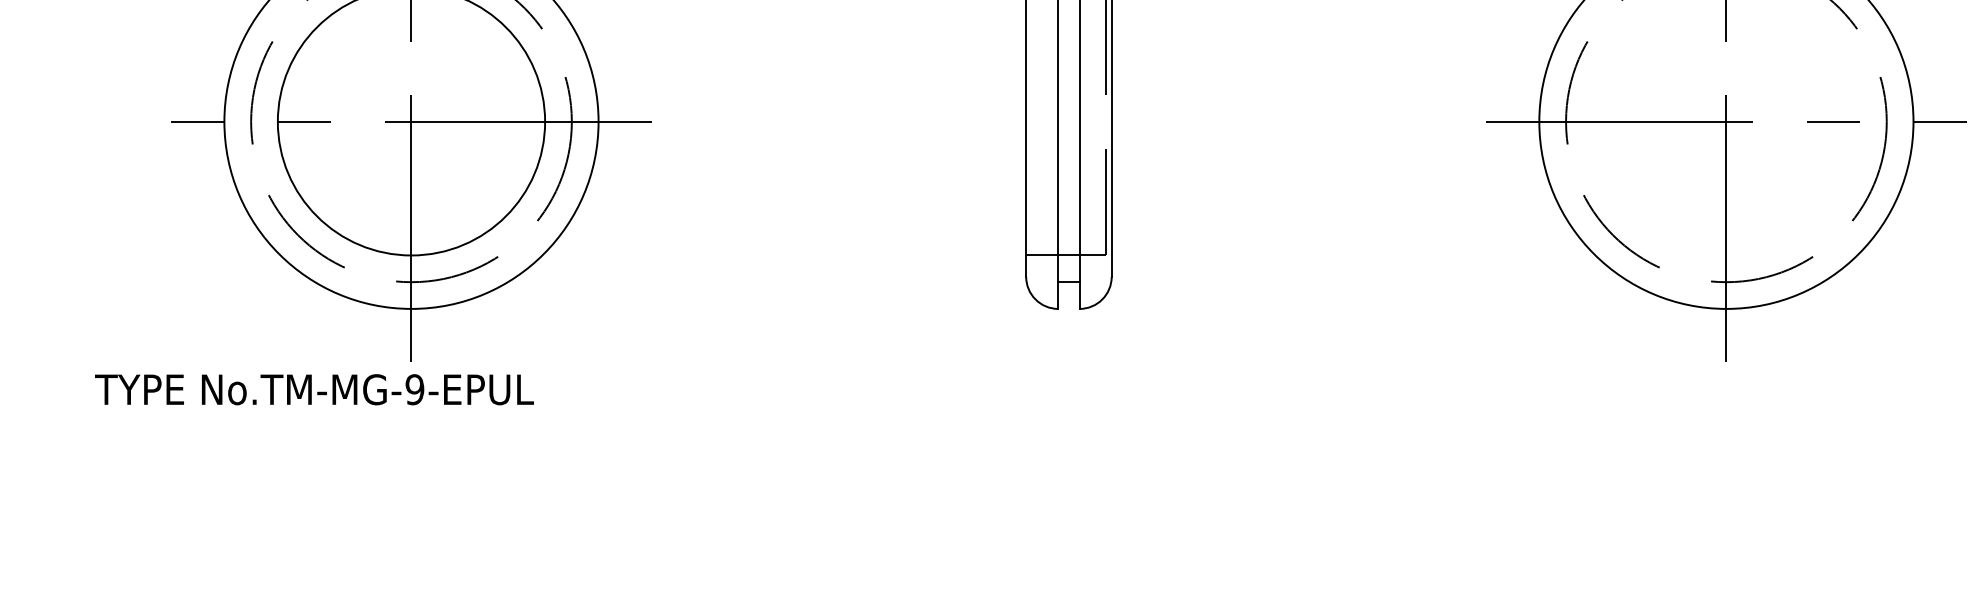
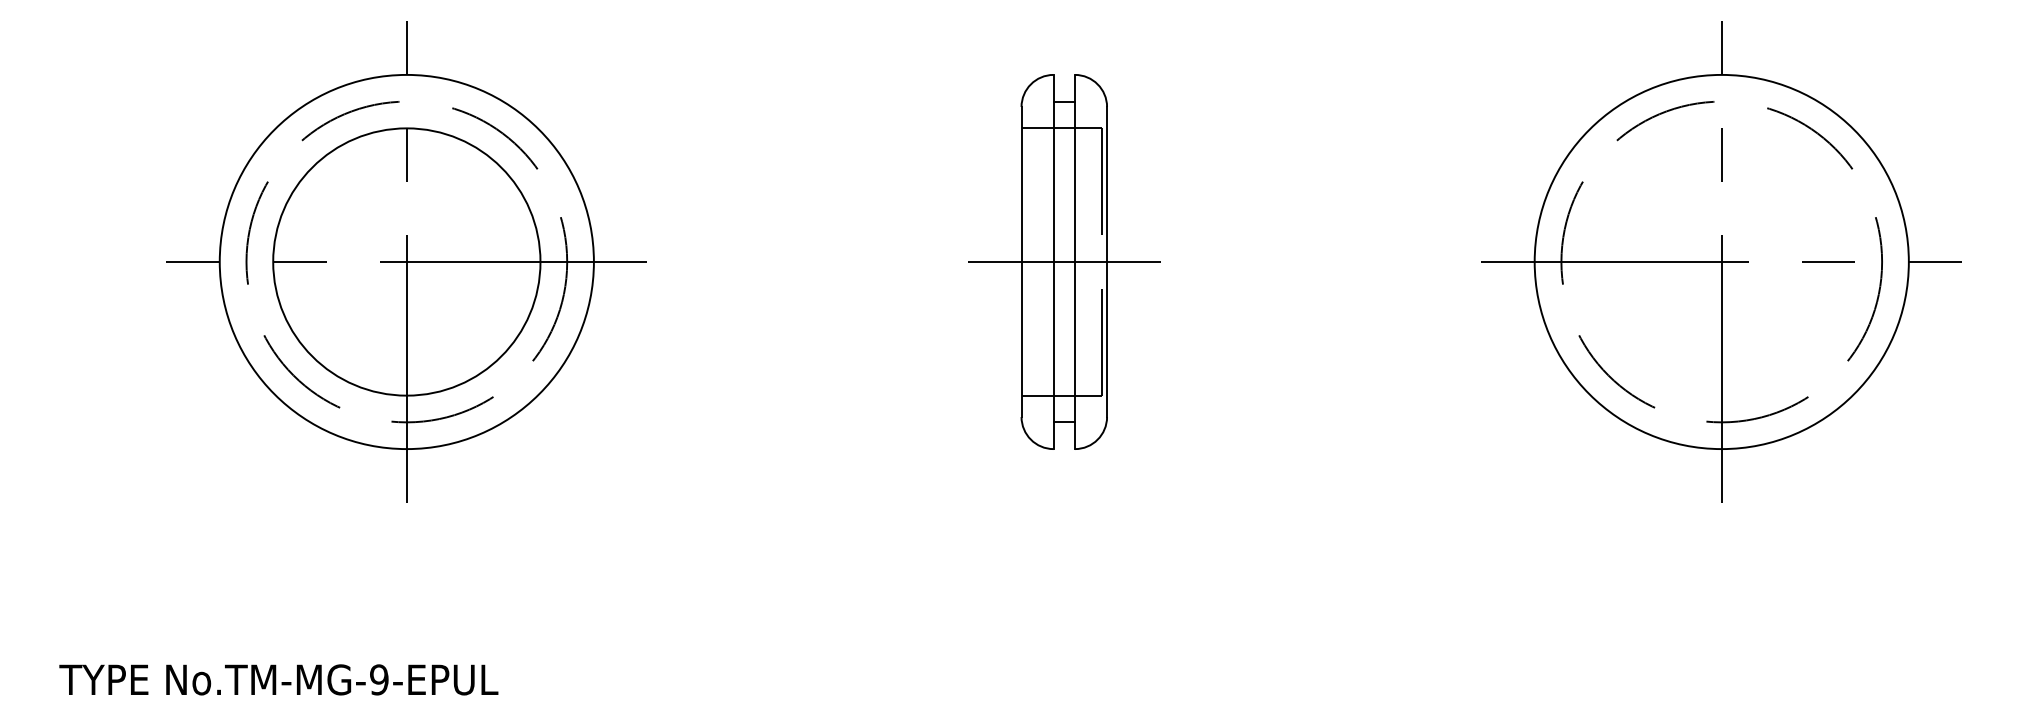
line: (1069, 122) -> (1064, 262), added
text: (314, 389) -> (278, 679), moved

